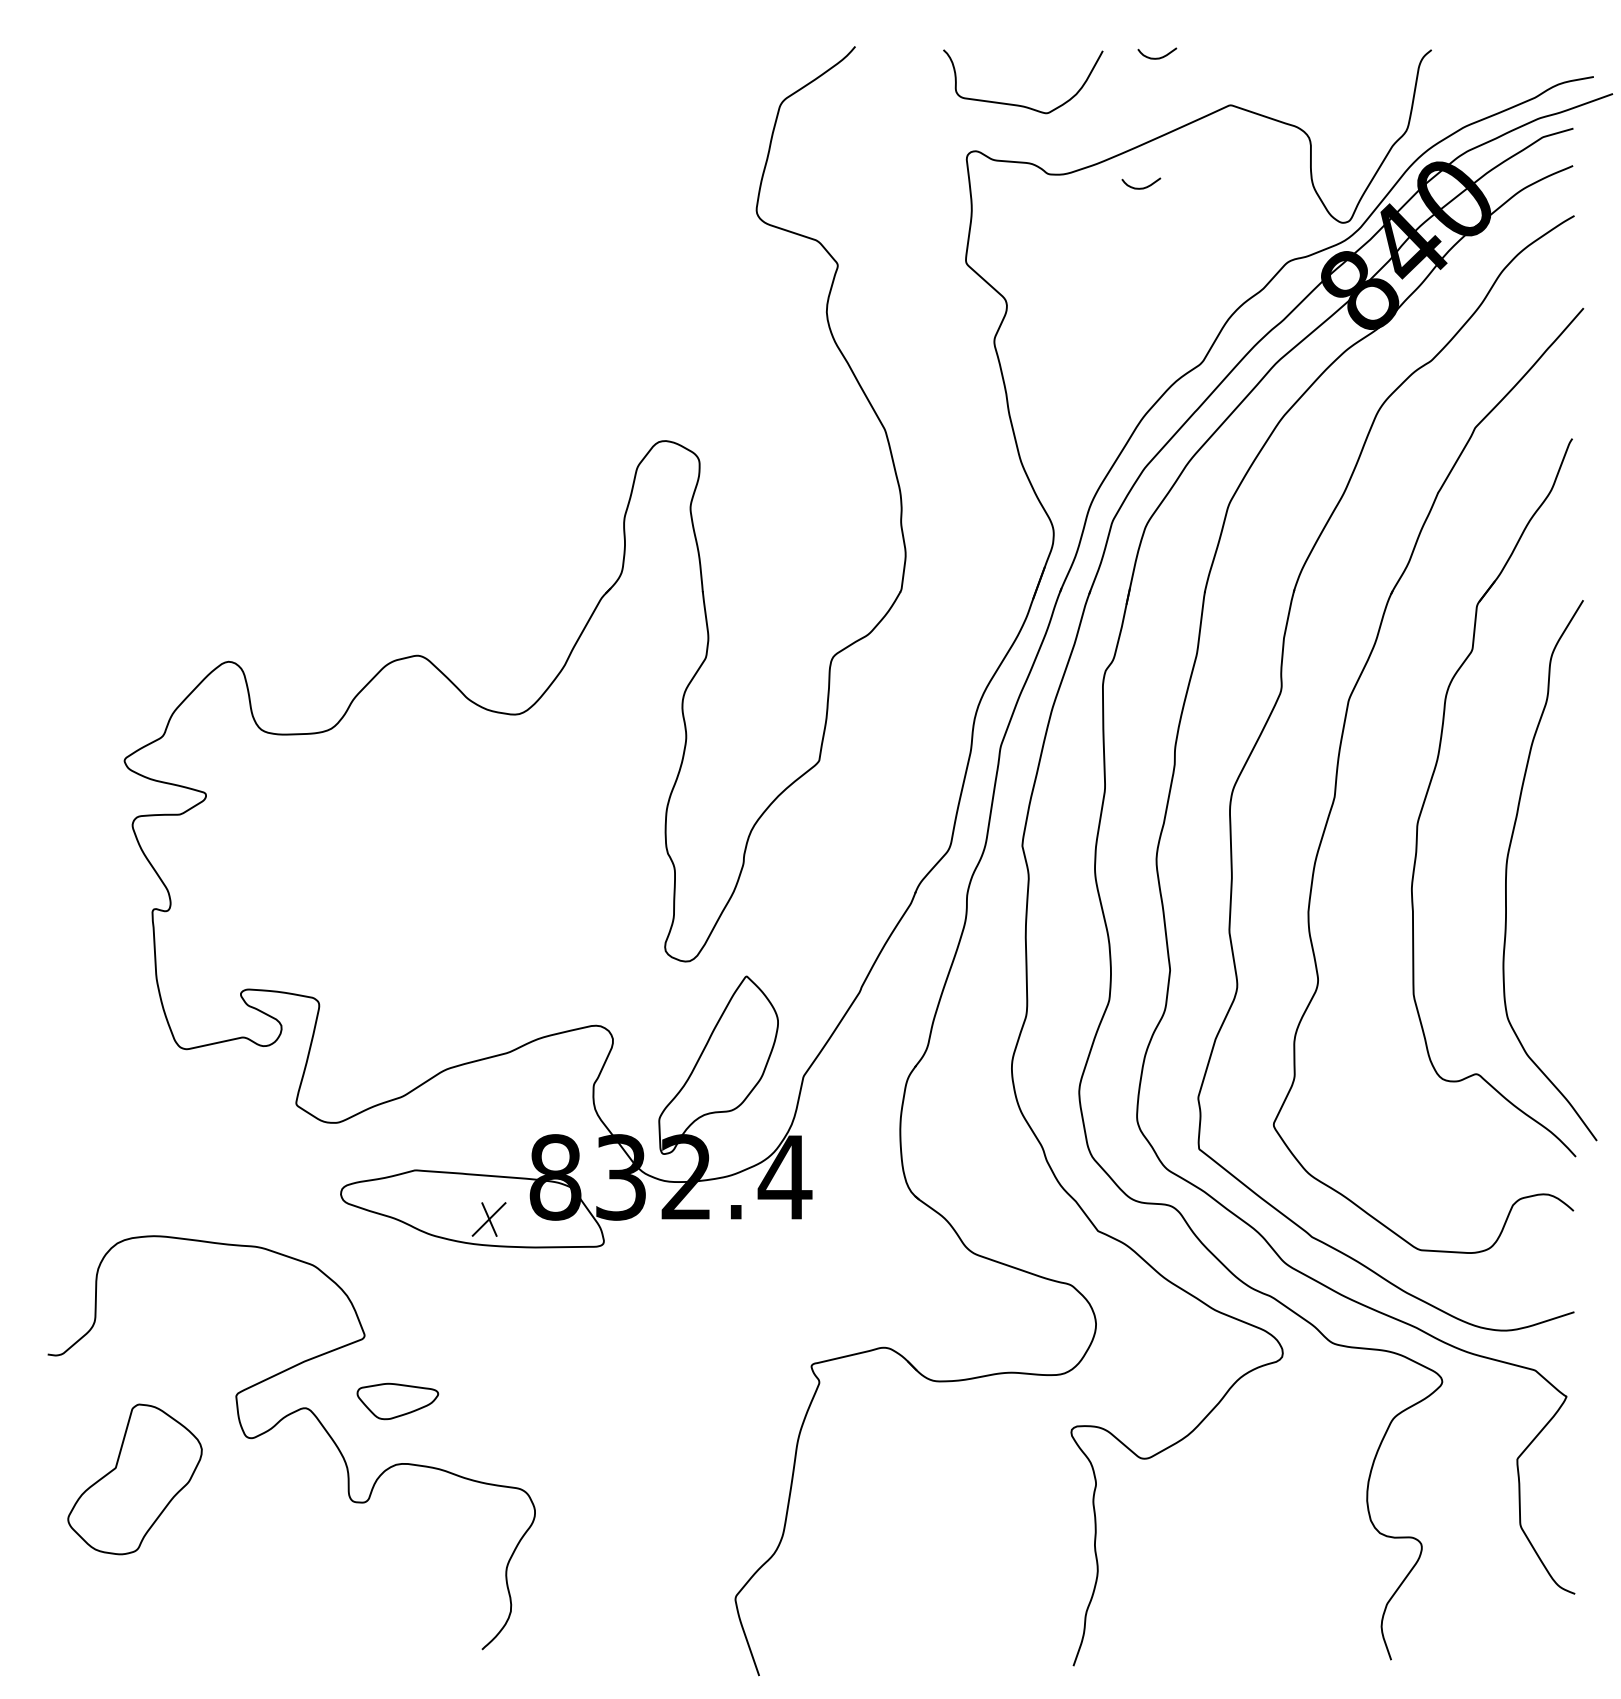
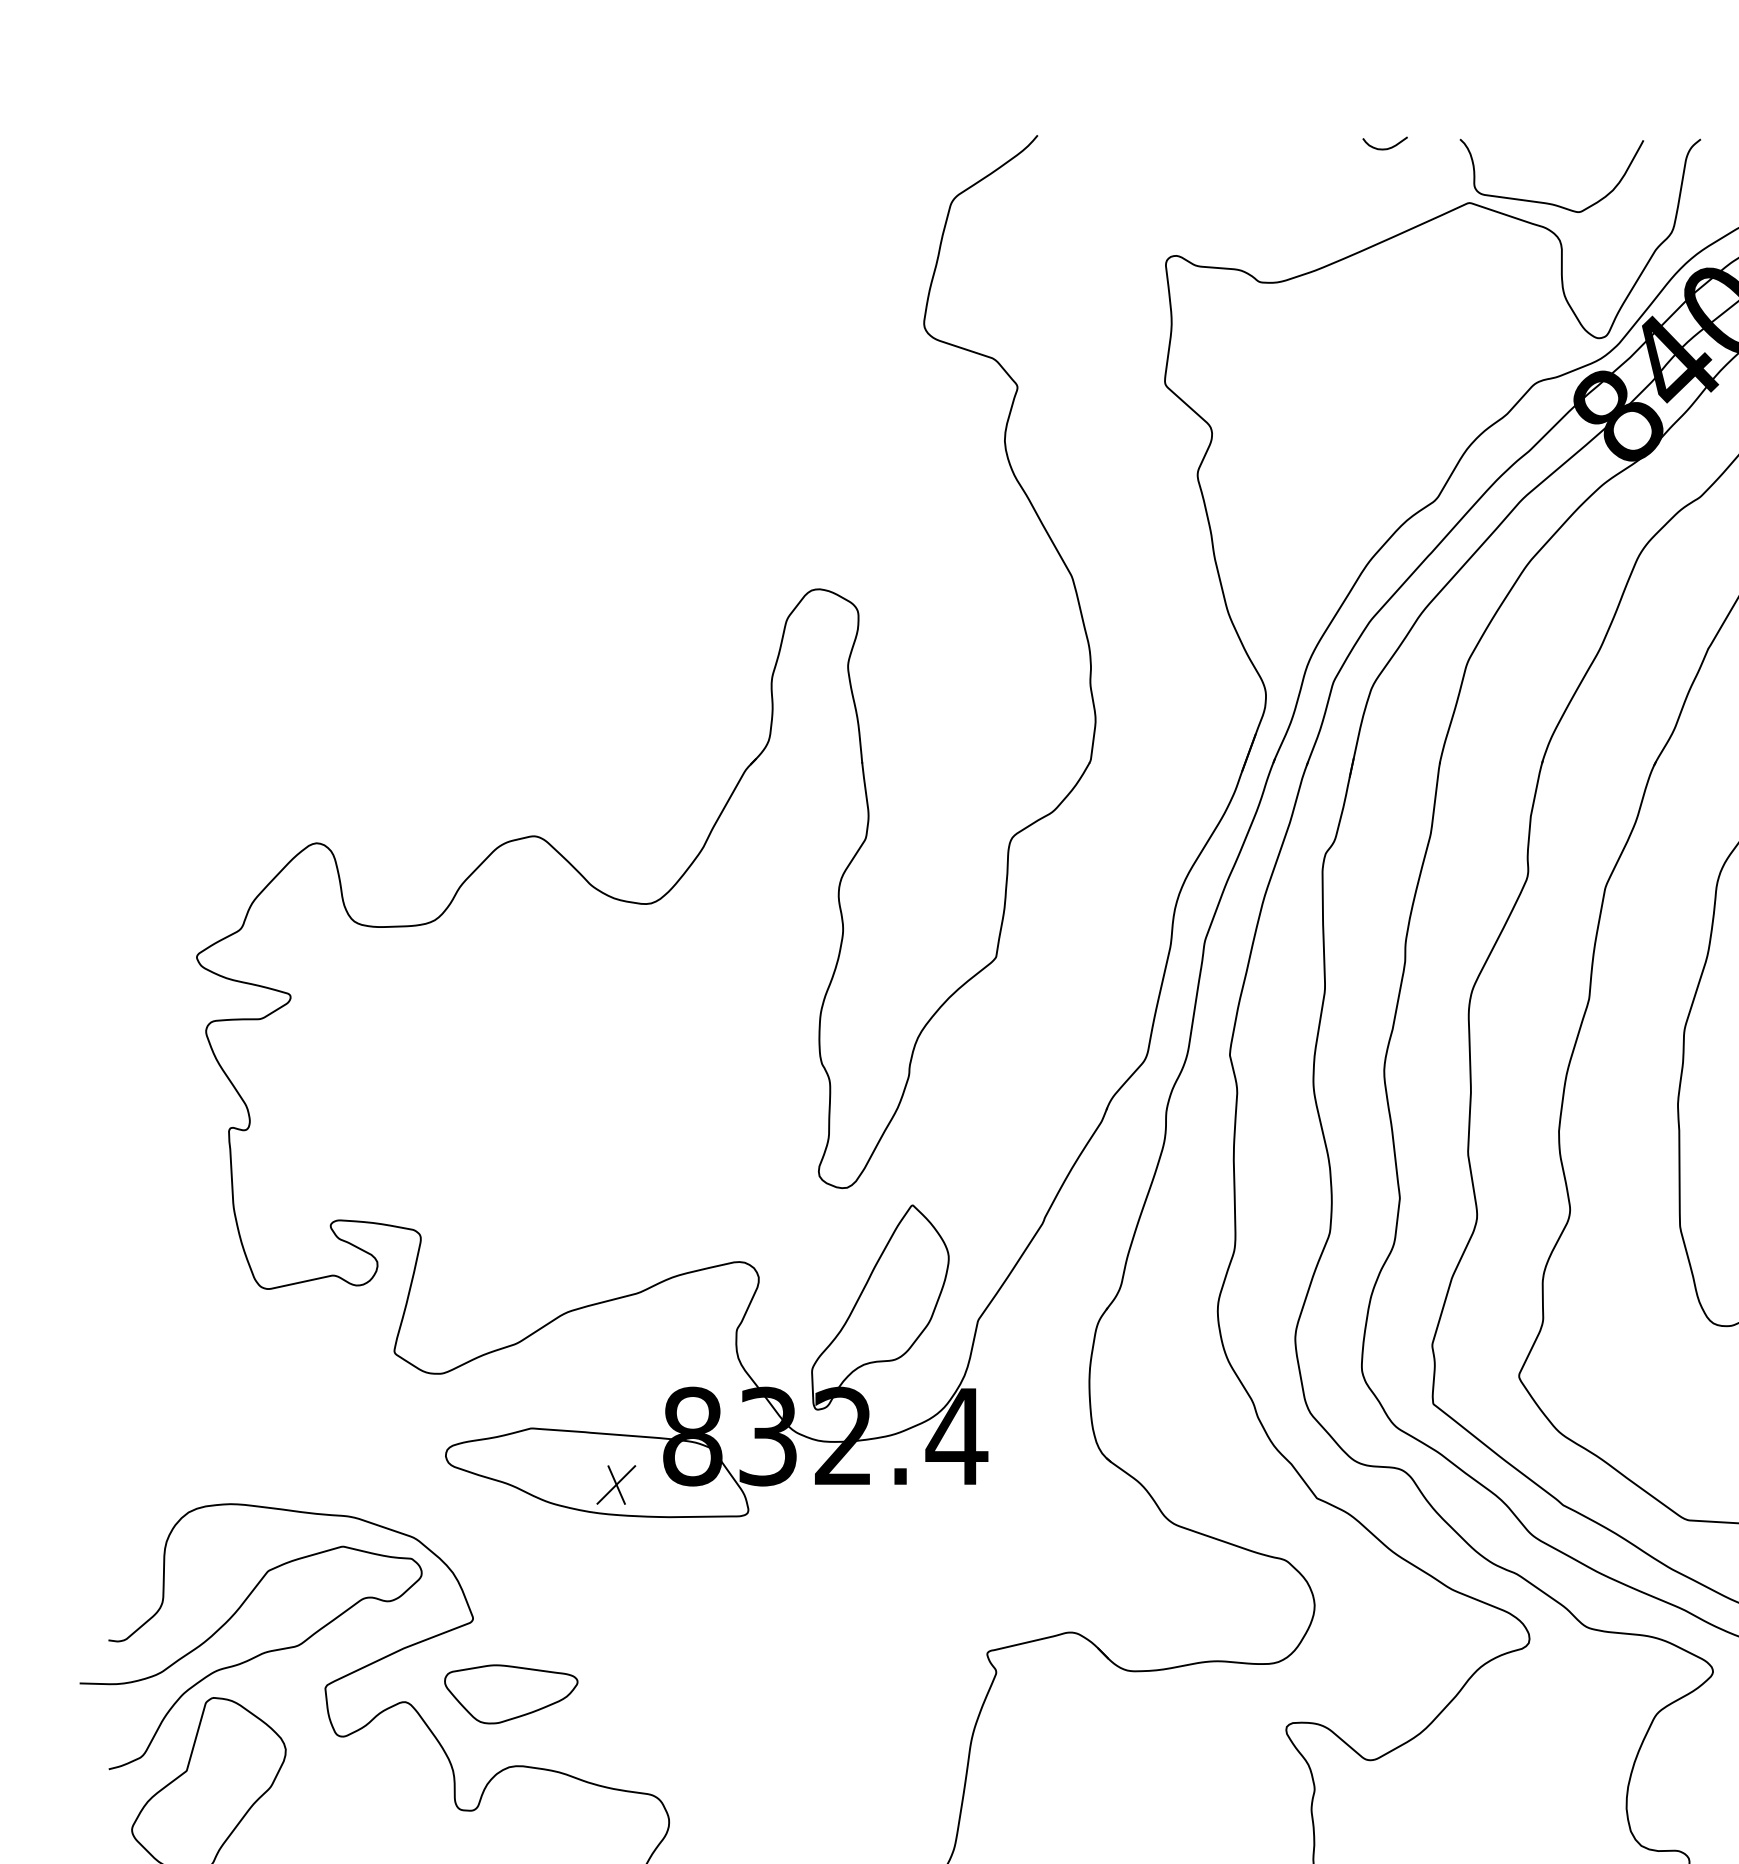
curve: (1019, 104) -> (1547, 202), moved
curve: (1141, 187) -> (1366, 297), removed
curve: (172, 1369) -> (252, 1657), added
part: (397, 1401) -> (510, 1694), size x1.43

